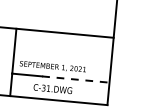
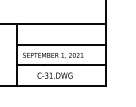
line: (62, 55) -> (60, 44), added
line: (76, 79) -> (75, 65), dashed -> solid

